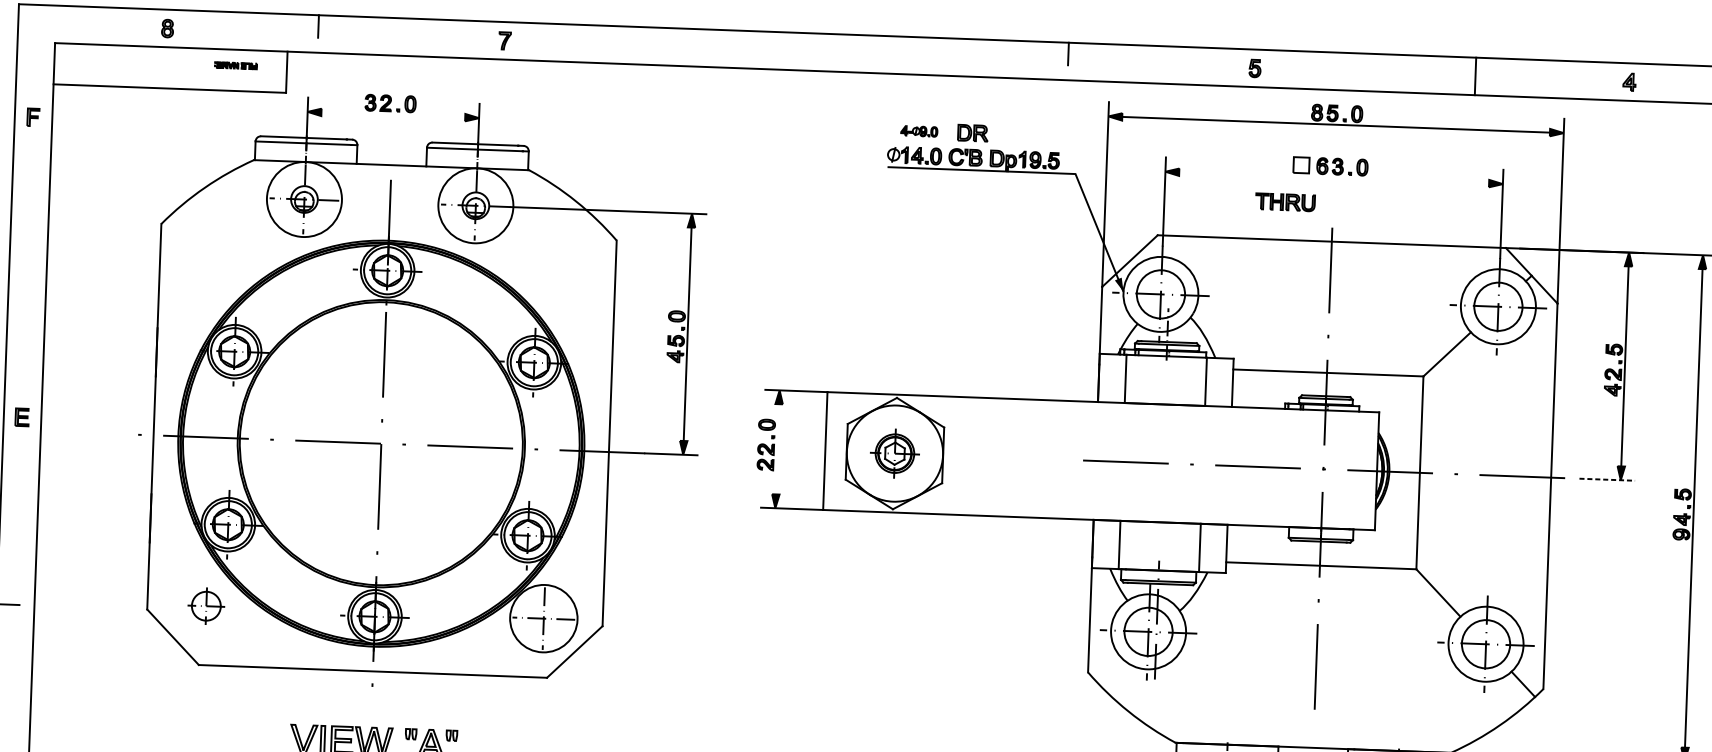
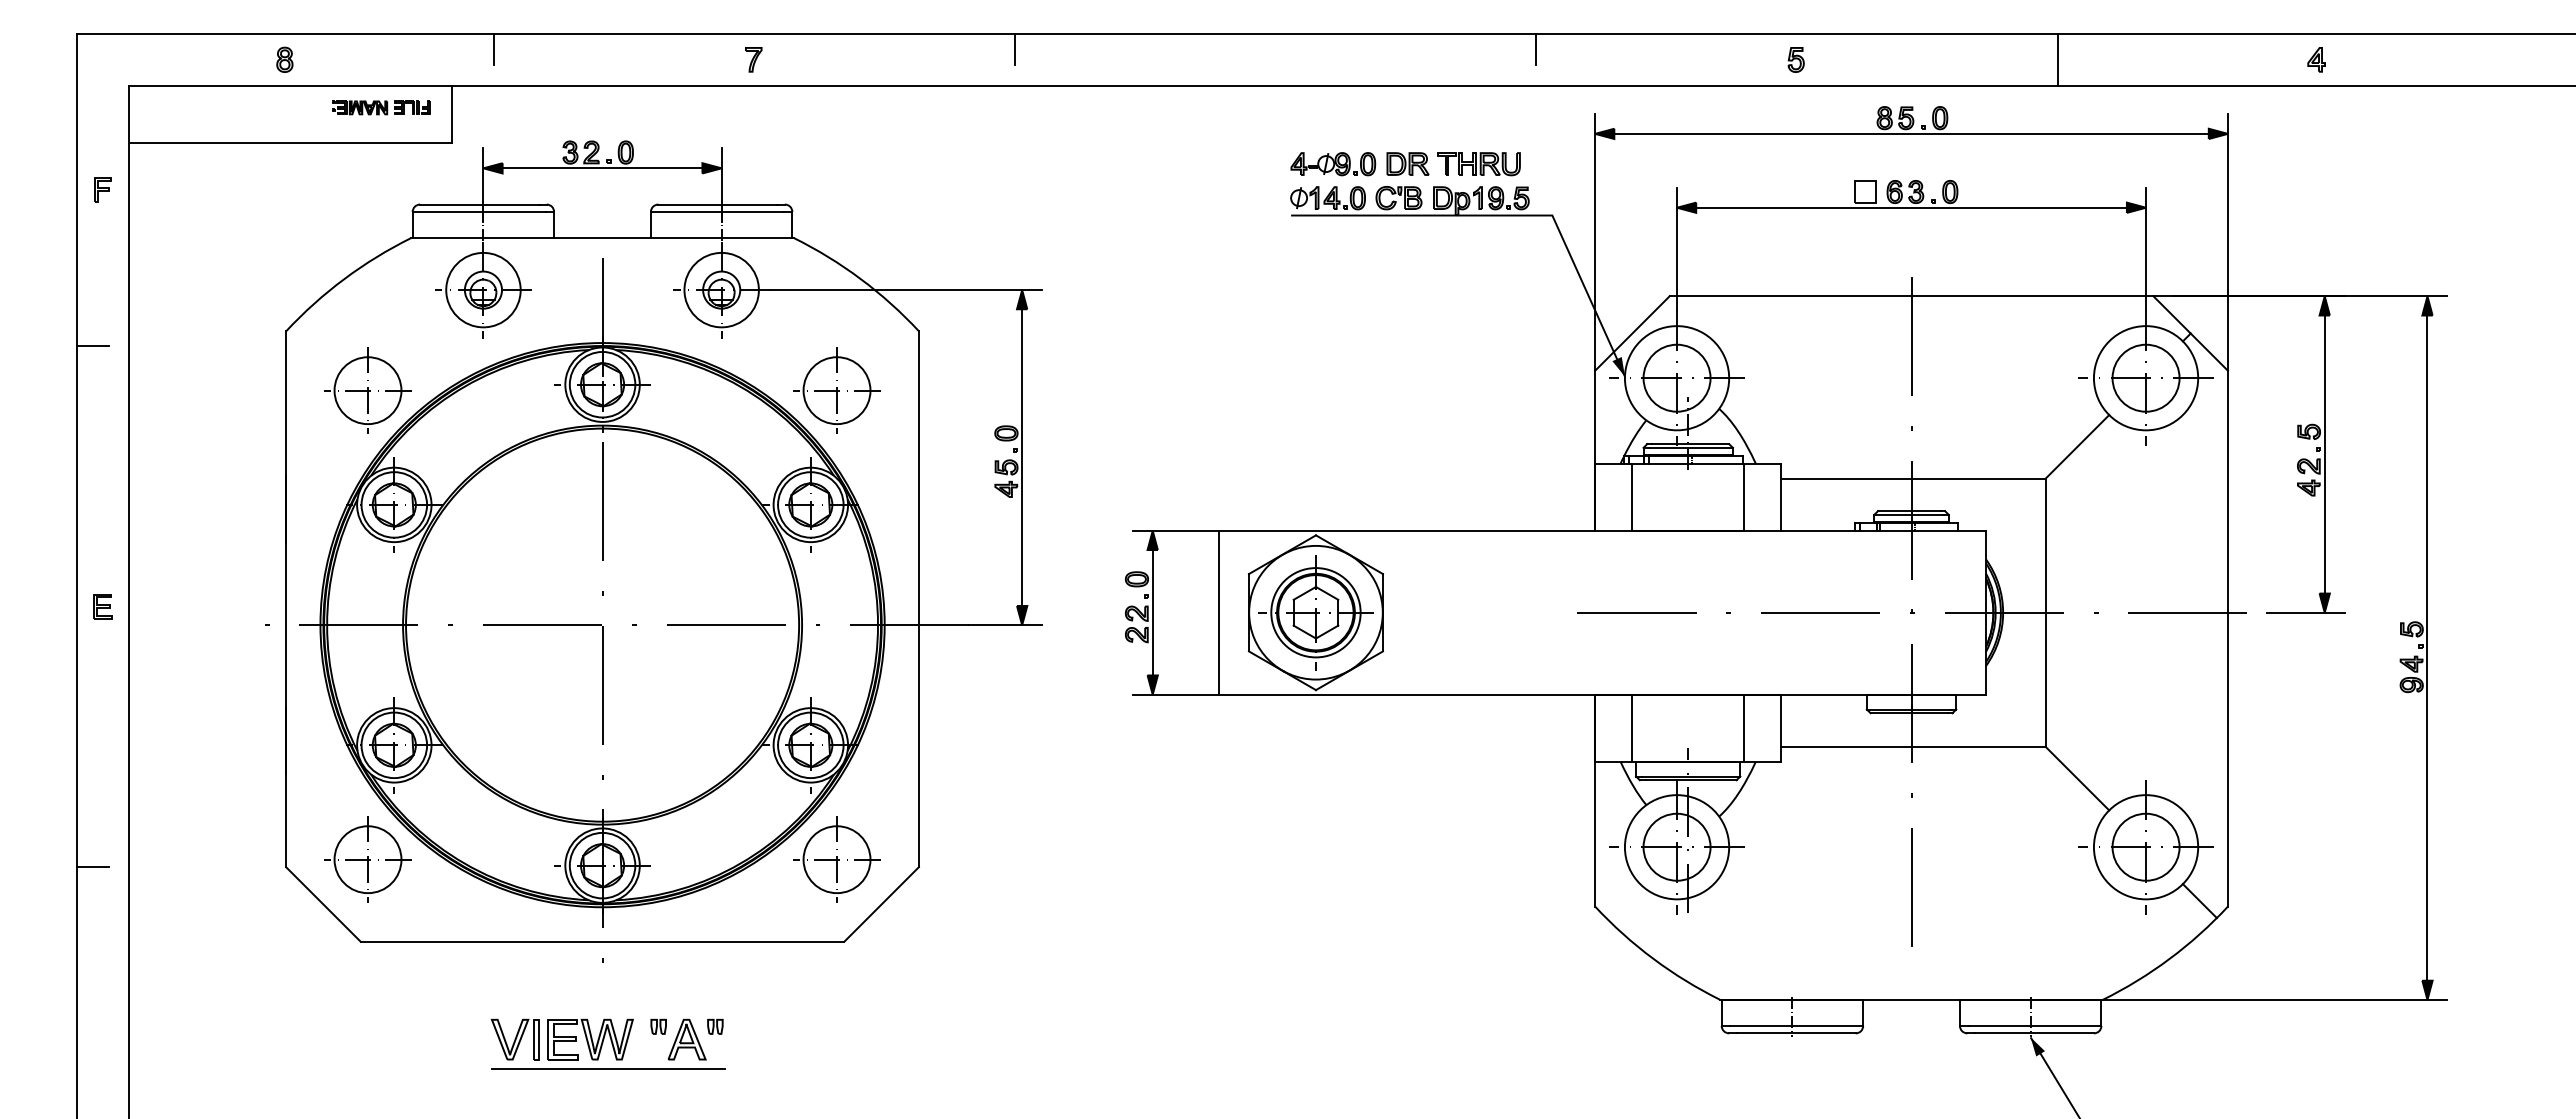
line: (693, 39) -> (1015, 48), added
part: (235, 65) -> (381, 107), size x1.67
line: (1475, 76) -> (2057, 59), moved
line: (393, 115) -> (602, 168), added
part: (919, 131) -> (1333, 164), size x1.67
line: (1334, 177) -> (1911, 207), added
circle: (304, 199) -> (483, 289), size x0.71
part: (1284, 202) -> (1478, 164), moved
circle: (475, 205) -> (721, 289), size x0.71
line: (21, 229) -> (92, 346), added
part: (218, 268) -> (367, 390), added
part: (555, 281) -> (836, 390), added
line: (777, 449) -> (1152, 612), added
part: (894, 453) -> (1315, 612), size x1.67
line: (1606, 479) -> (2305, 612), dashed -> solid
part: (206, 606) -> (367, 859), size x1.67
circle: (543, 618) -> (836, 859), size x0.71

